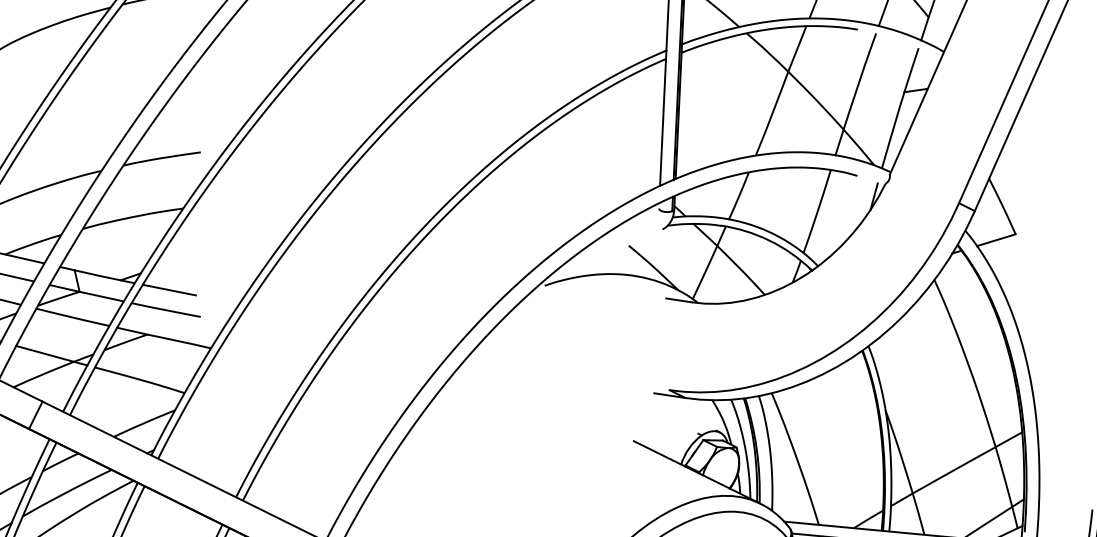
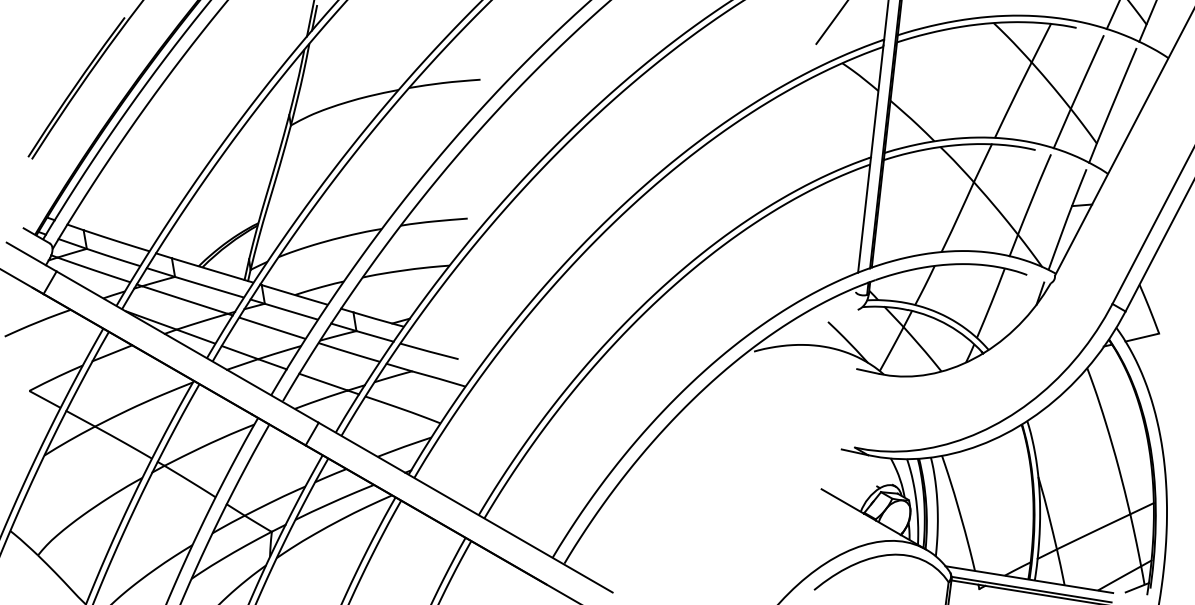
line: (168, 290) -> (432, 334), removed

